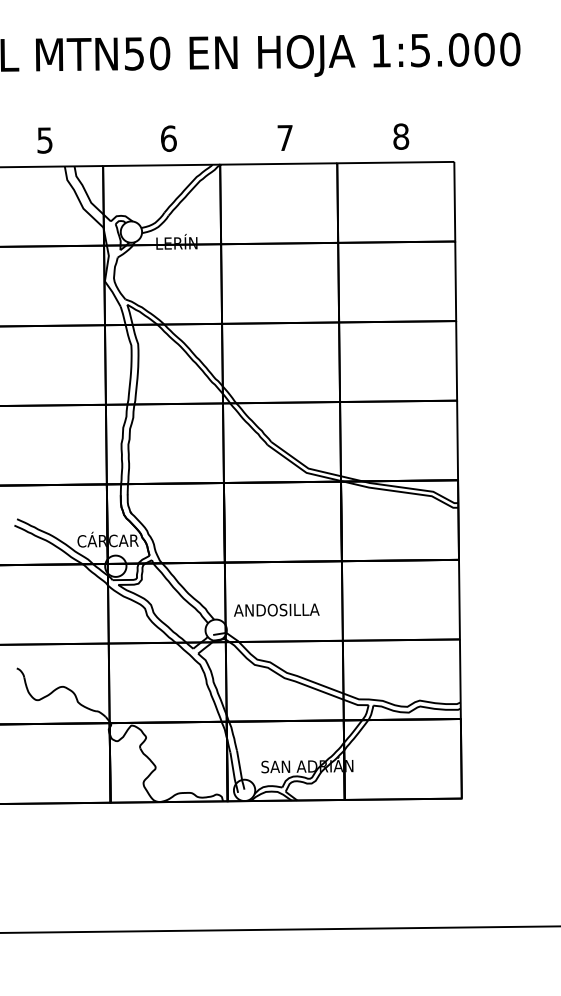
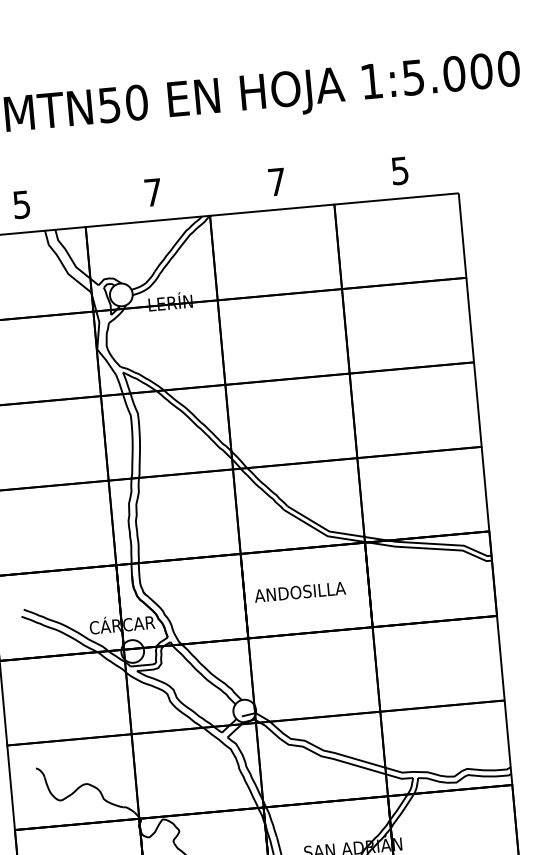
text: (401, 136) -> (400, 170), 8 -> 5
text: (168, 138) -> (152, 192), 6 -> 7
text: (276, 609) -> (299, 591), moved

